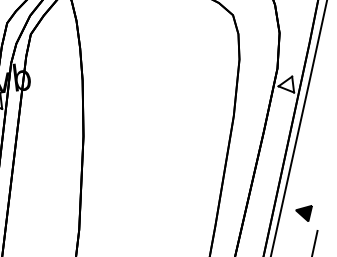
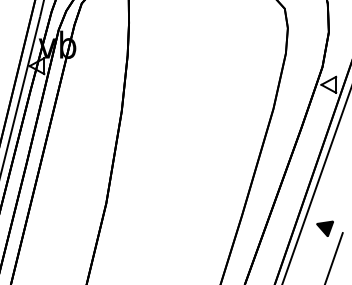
part: (304, 213) -> (324, 228), moved

